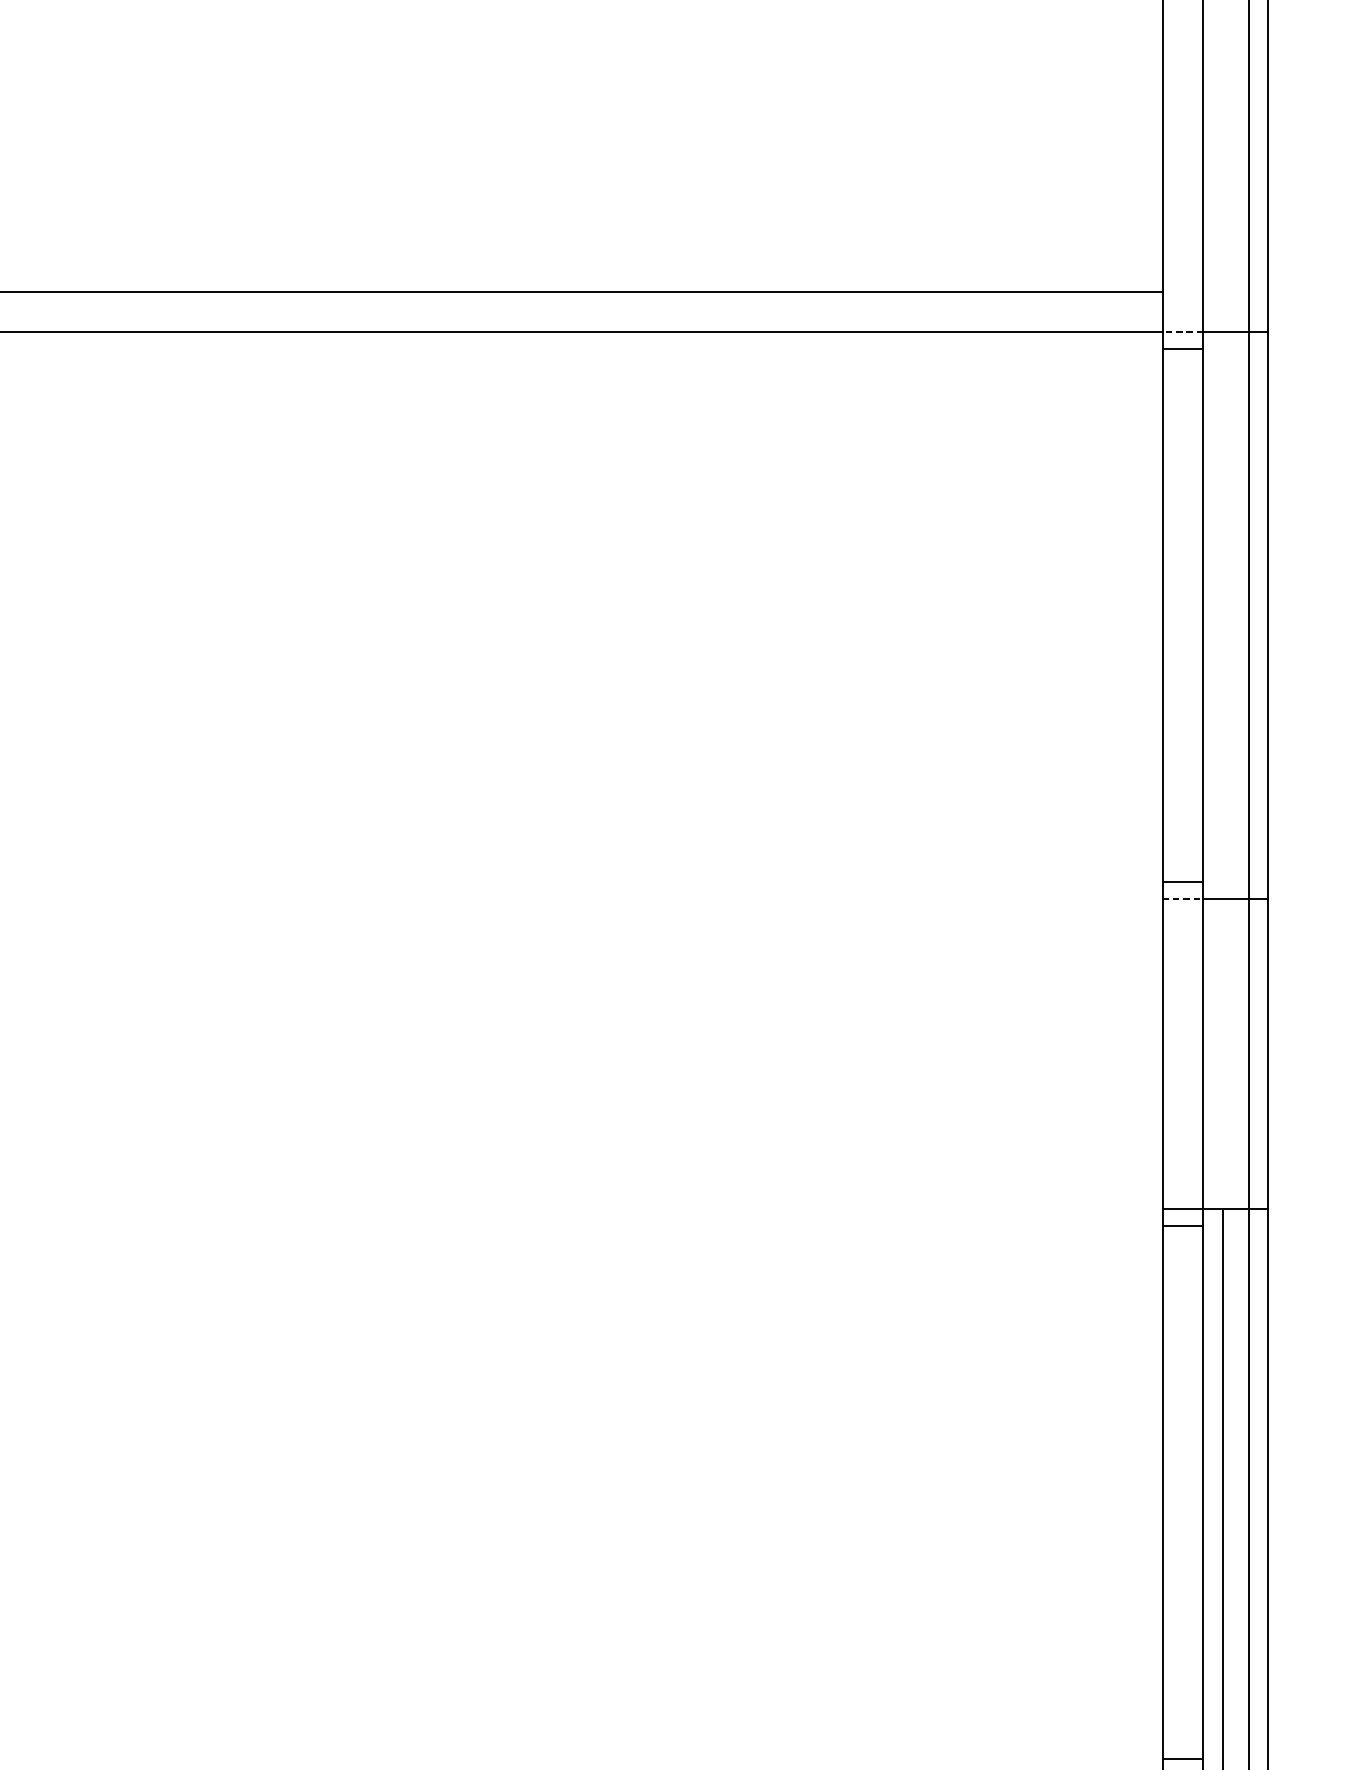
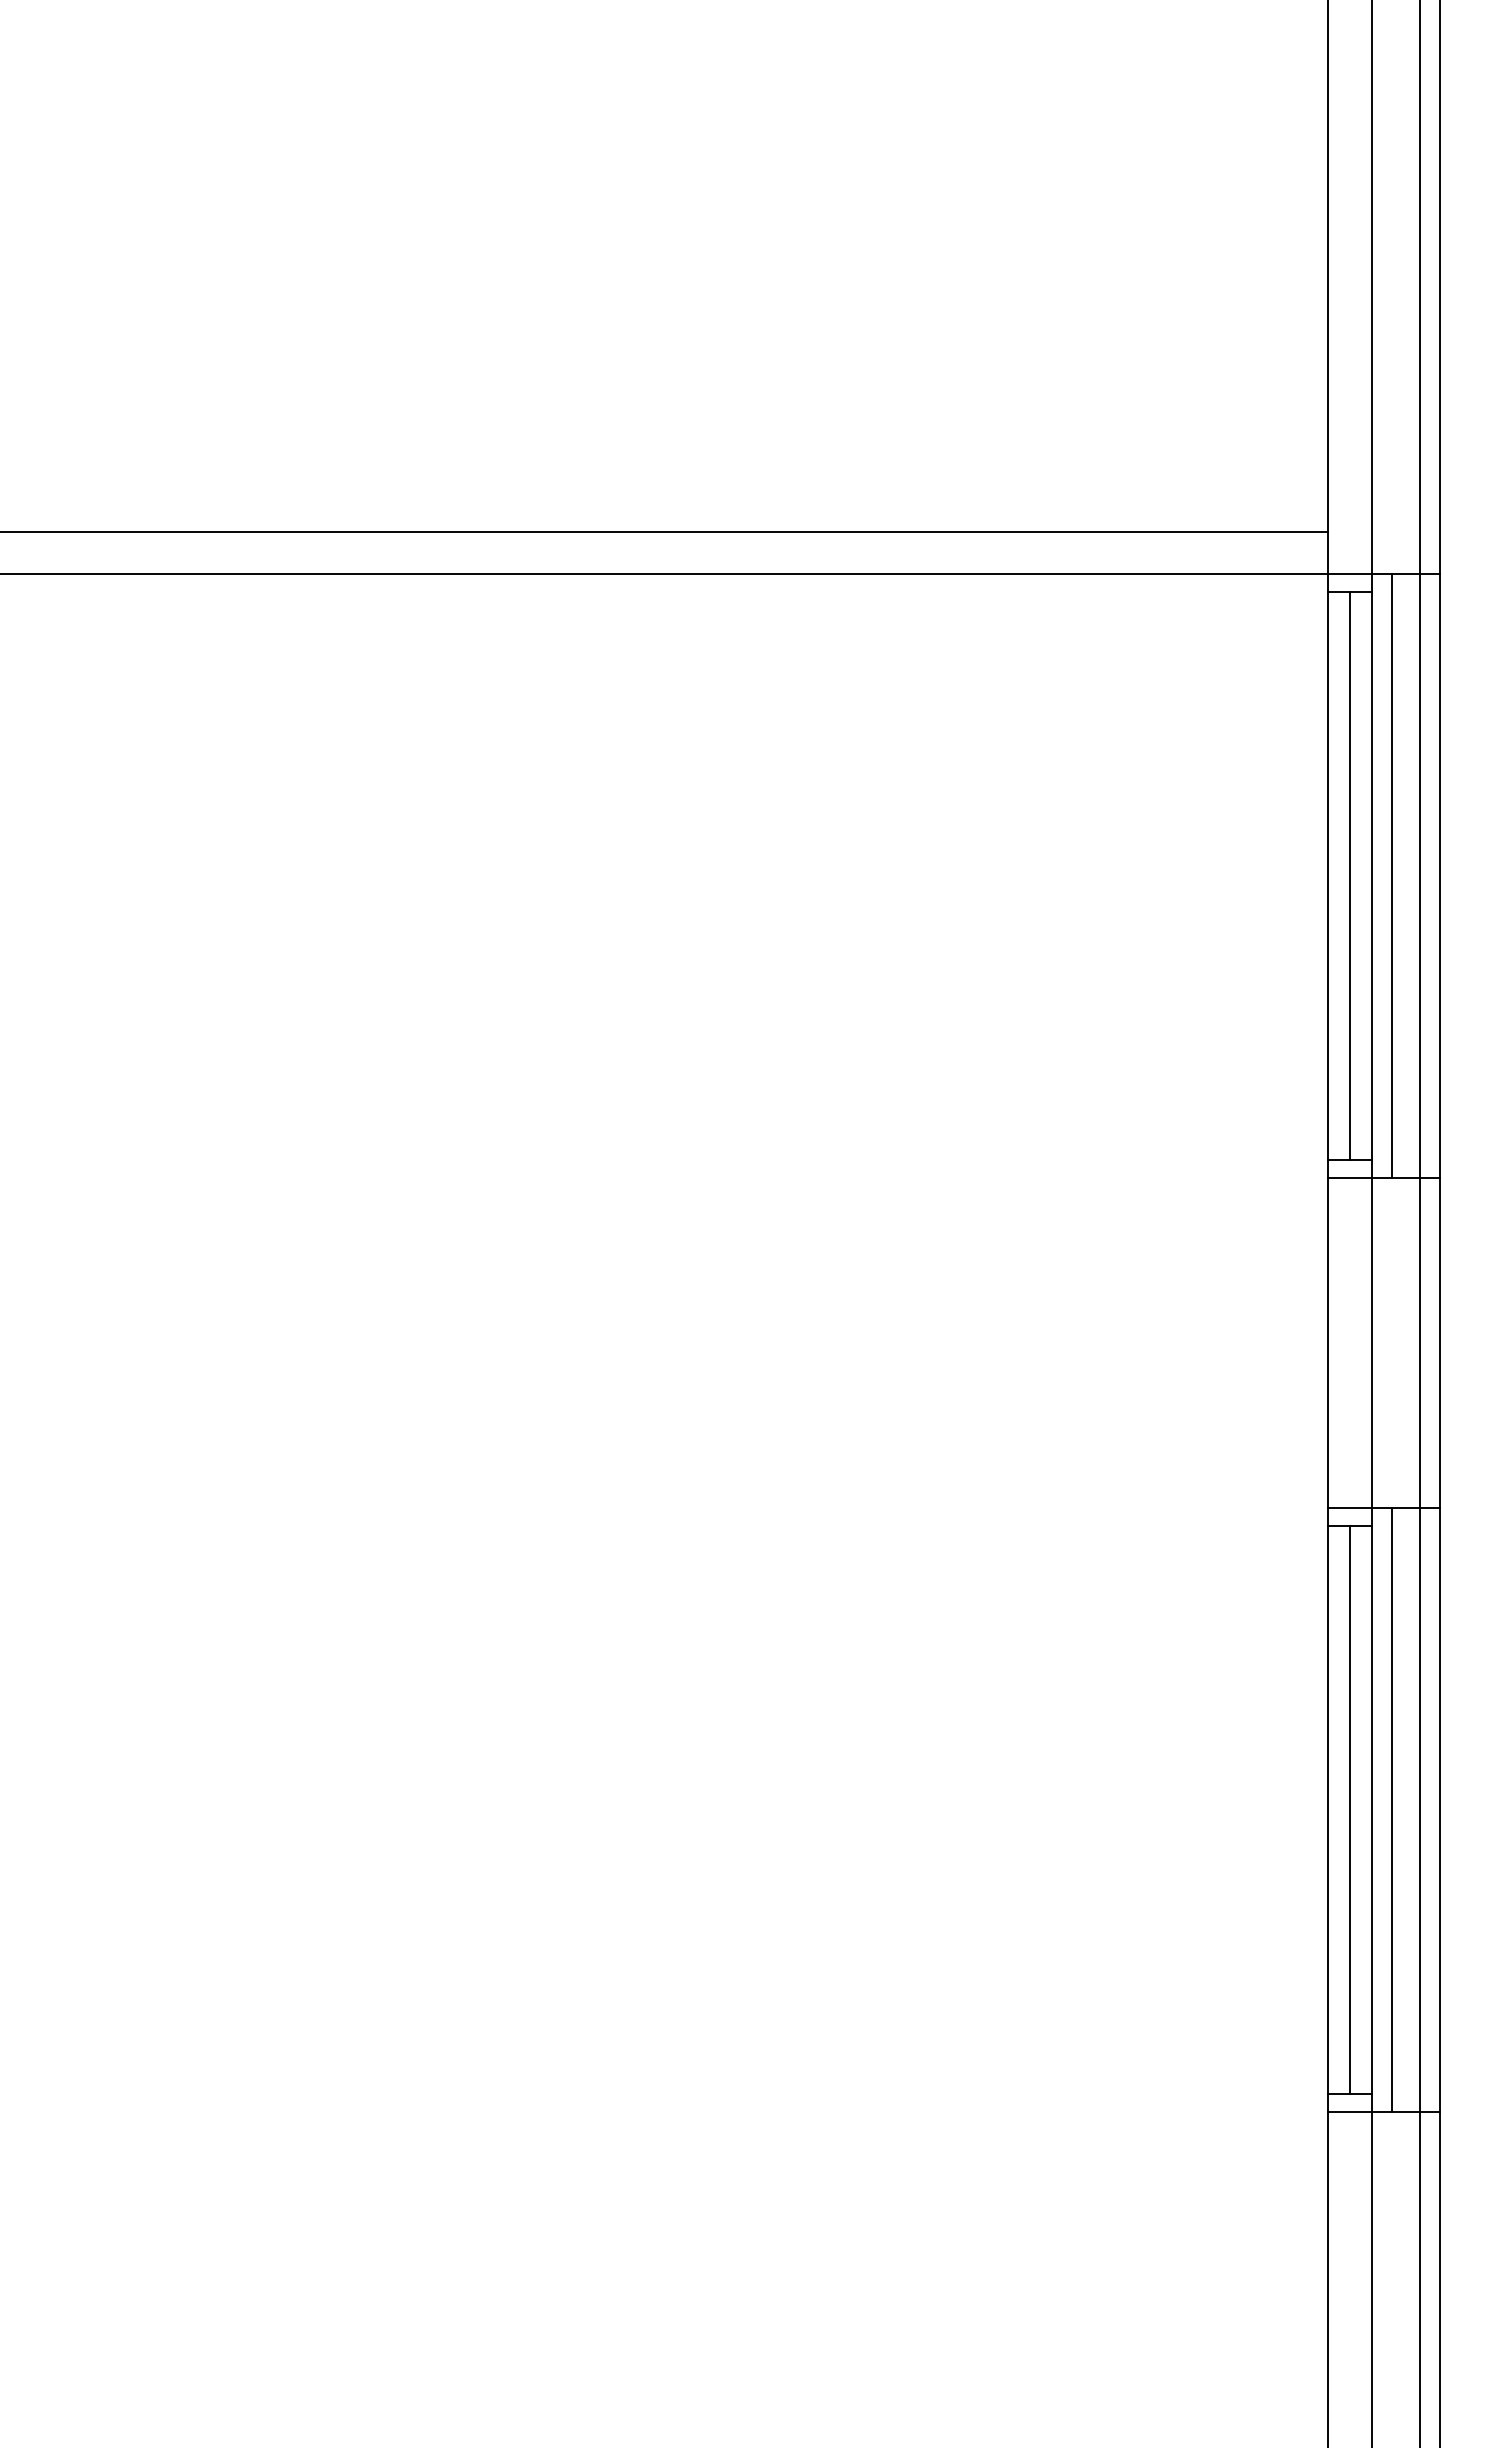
line: (1182, 332) -> (1349, 574), dashed -> solid
line: (1182, 615) -> (1349, 876), added
line: (1222, 615) -> (1392, 876), added
line: (1182, 899) -> (1349, 1178), dashed -> solid
line: (1182, 1493) -> (1349, 1810), added

